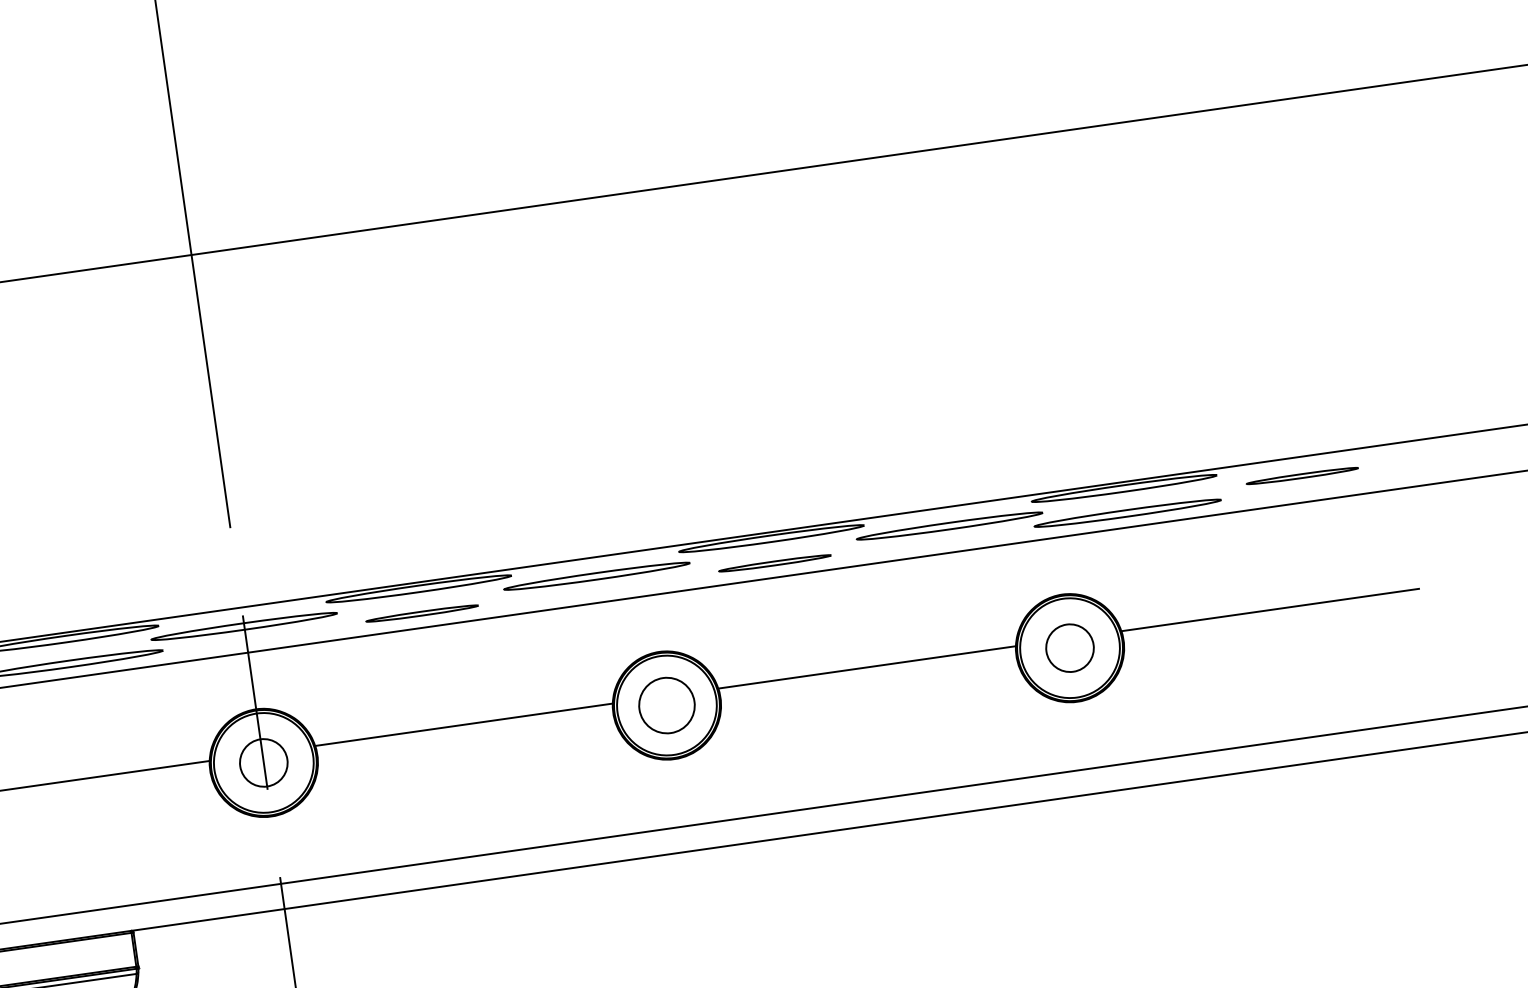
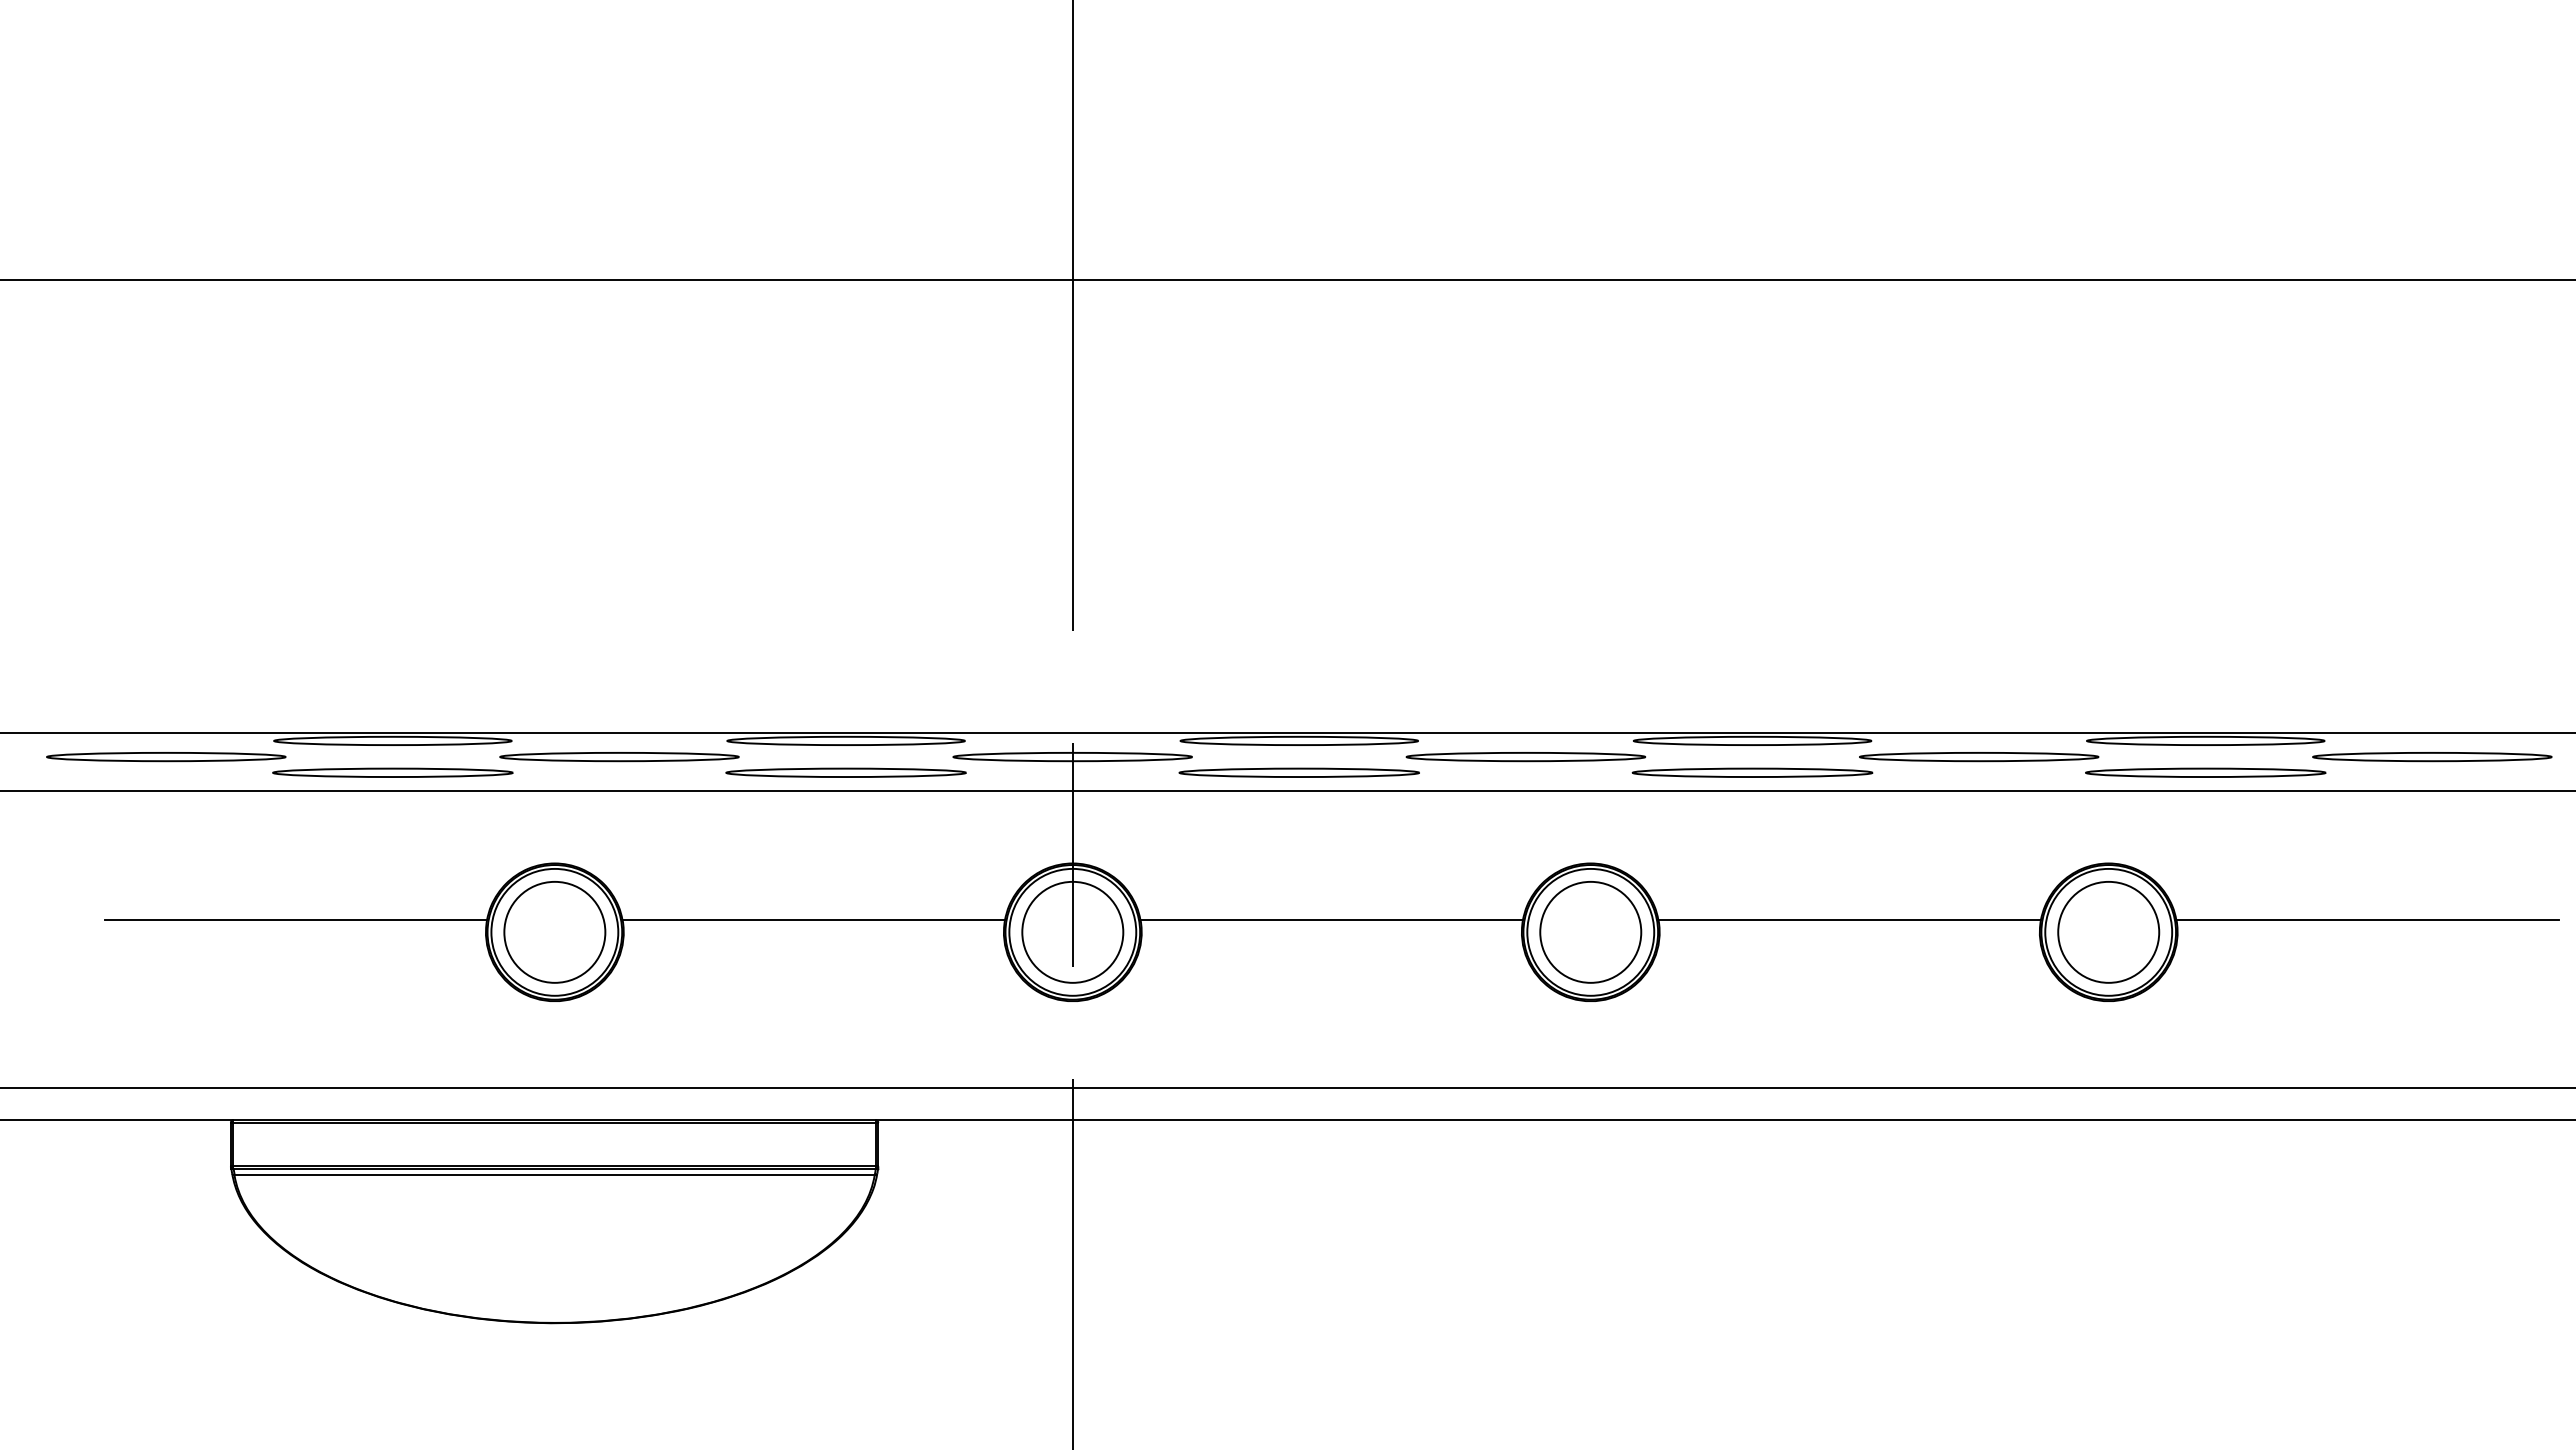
part: (1302, 476) -> (2432, 757), size x1.67
part: (775, 563) -> (1752, 772), size x1.67
part: (421, 613) -> (1298, 772), size x1.67
circle: (1069, 647) -> (2108, 931), size x1.67
circle: (666, 705) -> (1590, 932), size x1.43
circle: (263, 762) -> (1072, 931), size x1.67

